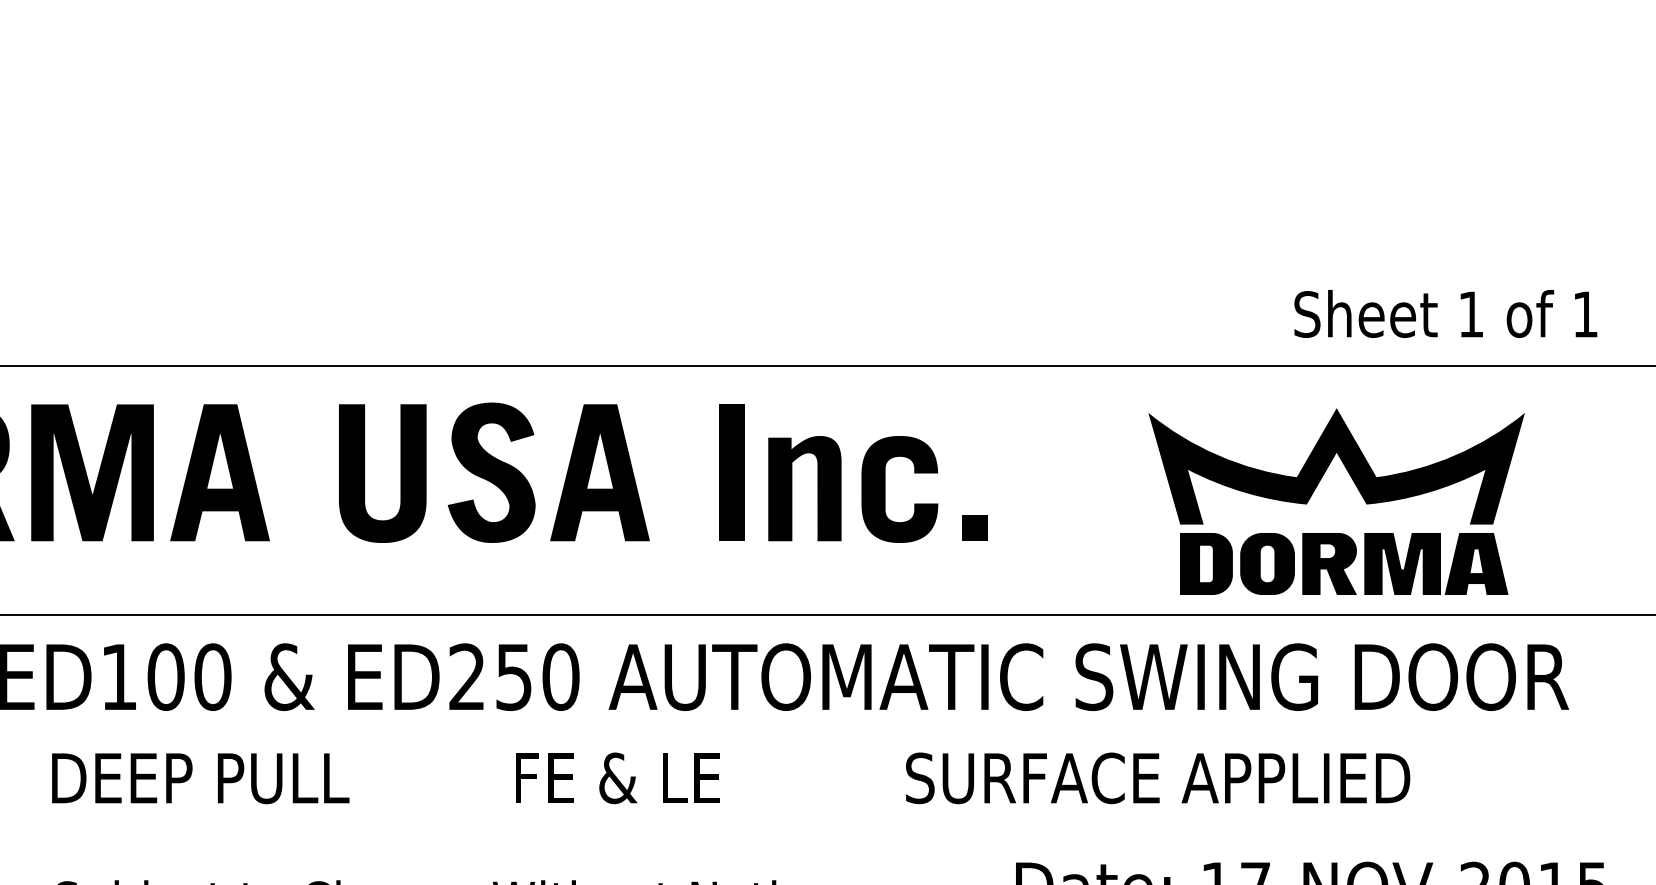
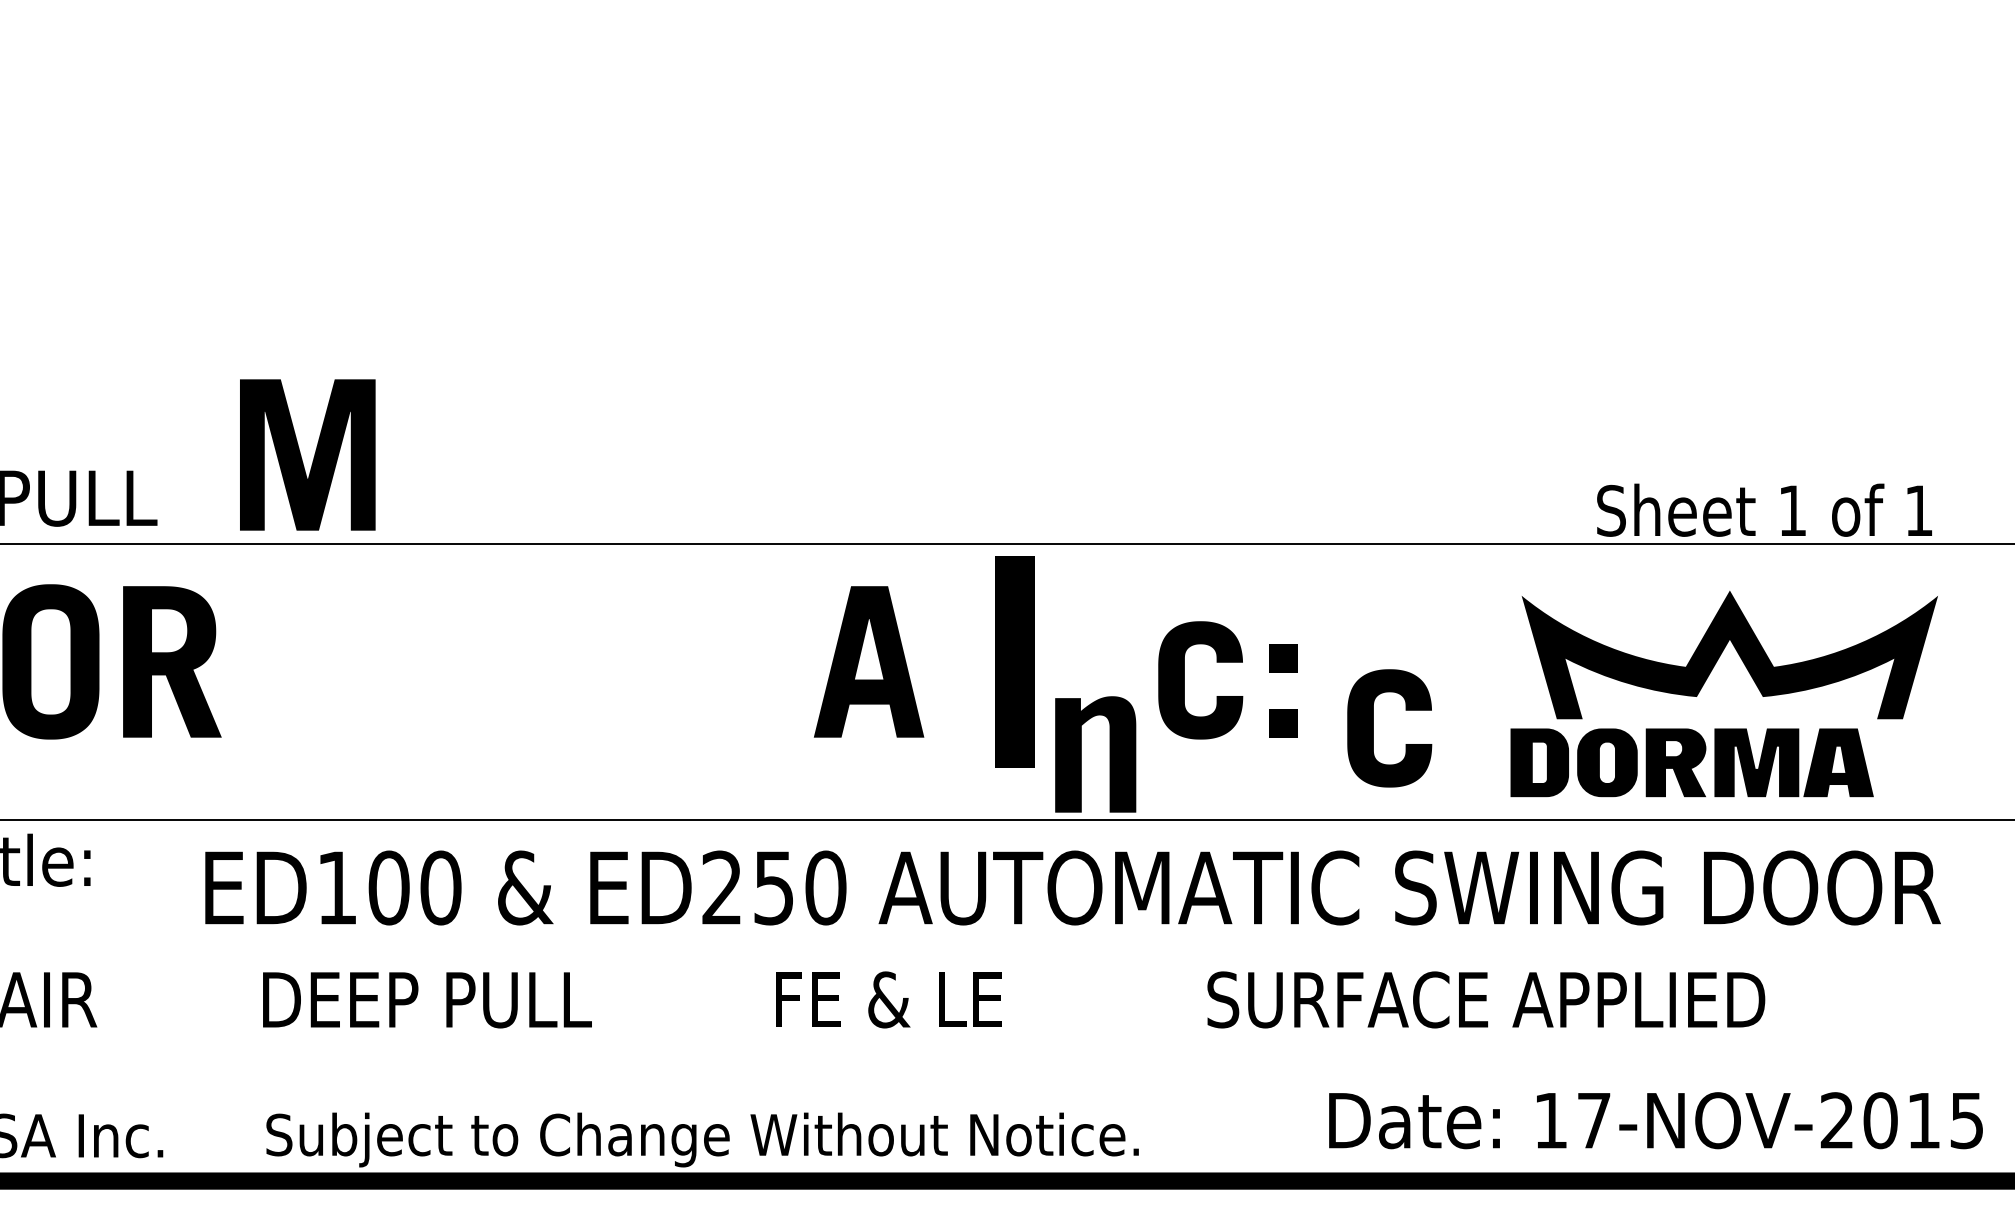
text: (1445, 313) -> (1764, 509), moved
part: (1330, 463) -> (1723, 651), moved
part: (974, 469) -> (1283, 658), added
part: (219, 472) -> (448, 661), removed
fill: (491, 472) -> (748, 661), removed
part: (731, 472) -> (1014, 661), size x1.4
part: (86, 473) -> (301, 455), moved
fill: (382, 473) -> (628, 662), removed
part: (792, 488) -> (1081, 754), moved
part: (1056, 532) -> (1373, 728), added

